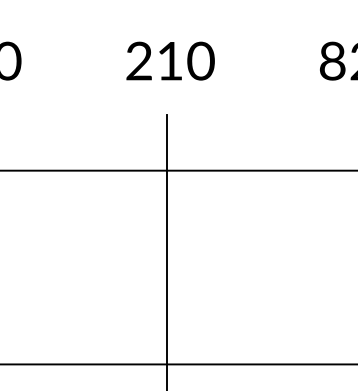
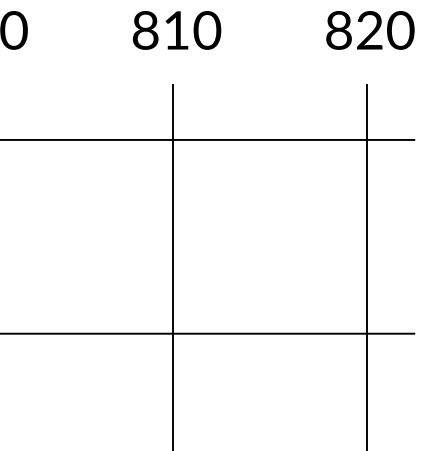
text: (139, 61) -> (145, 30), 210 -> 810

